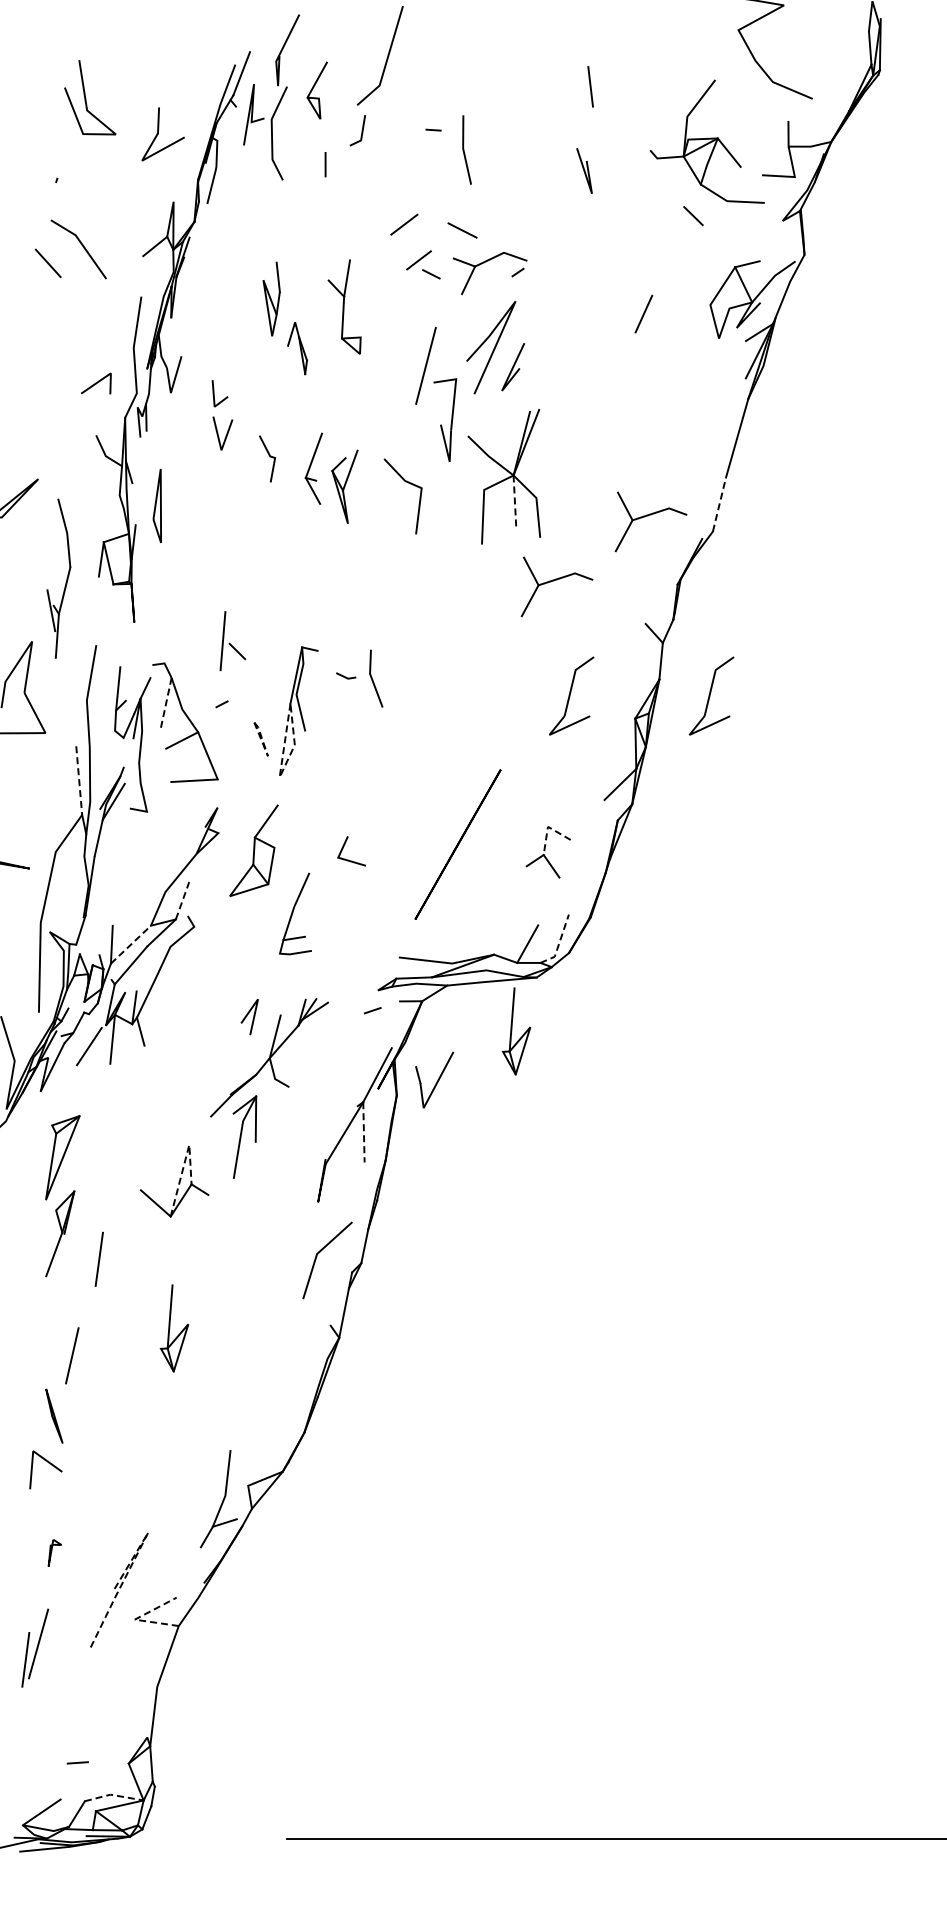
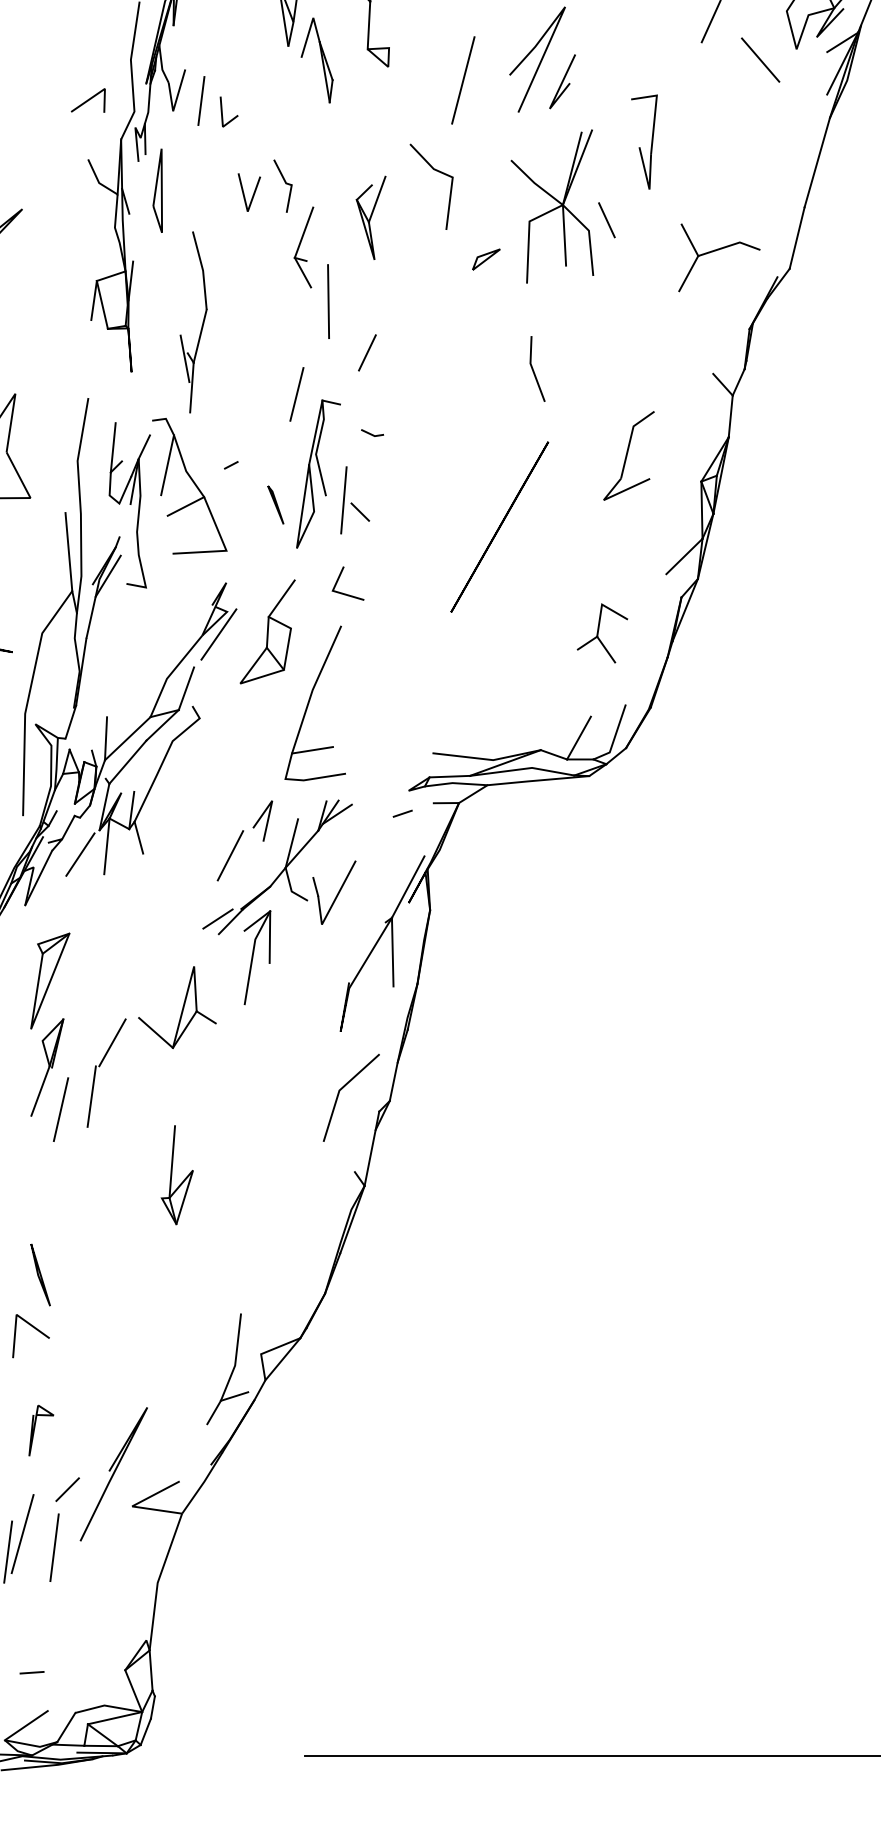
part: (297, 348) -> (317, 60), size x1.43
line: (687, 348) -> (760, 60), added
line: (195, 383) -> (201, 100), added
part: (445, 419) -> (644, 141), moved
line: (225, 435) -> (252, 194), moved
part: (313, 468) -> (303, 247), moved
line: (405, 482) -> (434, 170), moved
line: (552, 488) -> (607, 219), added
line: (514, 502) -> (563, 235), dashed -> solid
line: (719, 504) -> (797, 238), dashed -> solid
part: (156, 505) -> (156, 190), moved
part: (445, 522) -> (485, 258), added
line: (307, 560) -> (328, 301), added
part: (66, 578) -> (202, 322), moved
part: (556, 586) -> (611, 331), removed
line: (341, 605) -> (367, 352), added
part: (232, 641) -> (354, 500), moved
line: (279, 641) -> (296, 393), added
line: (373, 679) -> (534, 369), moved
part: (711, 695) -> (788, 455), removed
line: (166, 704) -> (168, 465), dashed -> solid
line: (267, 755) -> (283, 523), dashed -> solid
line: (280, 775) -> (297, 546), dashed -> solid
line: (79, 781) -> (69, 553), dashed -> solid
line: (547, 827) -> (601, 605), dashed -> solid
line: (457, 844) -> (499, 526), moved
line: (343, 848) -> (338, 580), moved
line: (210, 853) -> (218, 634), added
line: (182, 900) -> (186, 688), dashed -> solid
part: (295, 913) -> (314, 703), size x1.67
line: (559, 943) -> (615, 737), dashed -> solid
line: (130, 944) -> (127, 738), dashed -> solid
part: (516, 1031) -> (566, 837), removed
line: (221, 1047) -> (230, 855), added
part: (434, 1079) -> (334, 892), moved
line: (210, 1102) -> (218, 918), added
line: (363, 1132) -> (392, 952), dashed -> solid
line: (185, 1161) -> (189, 985), dashed -> solid
line: (117, 1211) -> (112, 1042), added
line: (72, 1355) -> (61, 1109), moved
part: (54, 1552) -> (40, 1430), size x1.67
line: (132, 1562) -> (129, 1441), dashed -> solid
line: (78, 1604) -> (68, 1489), added
line: (135, 1619) -> (132, 1506), dashed -> solid
line: (66, 1655) -> (54, 1547), added
line: (77, 1762) -> (31, 1672), moved
line: (113, 1795) -> (107, 1706), dashed -> solid

